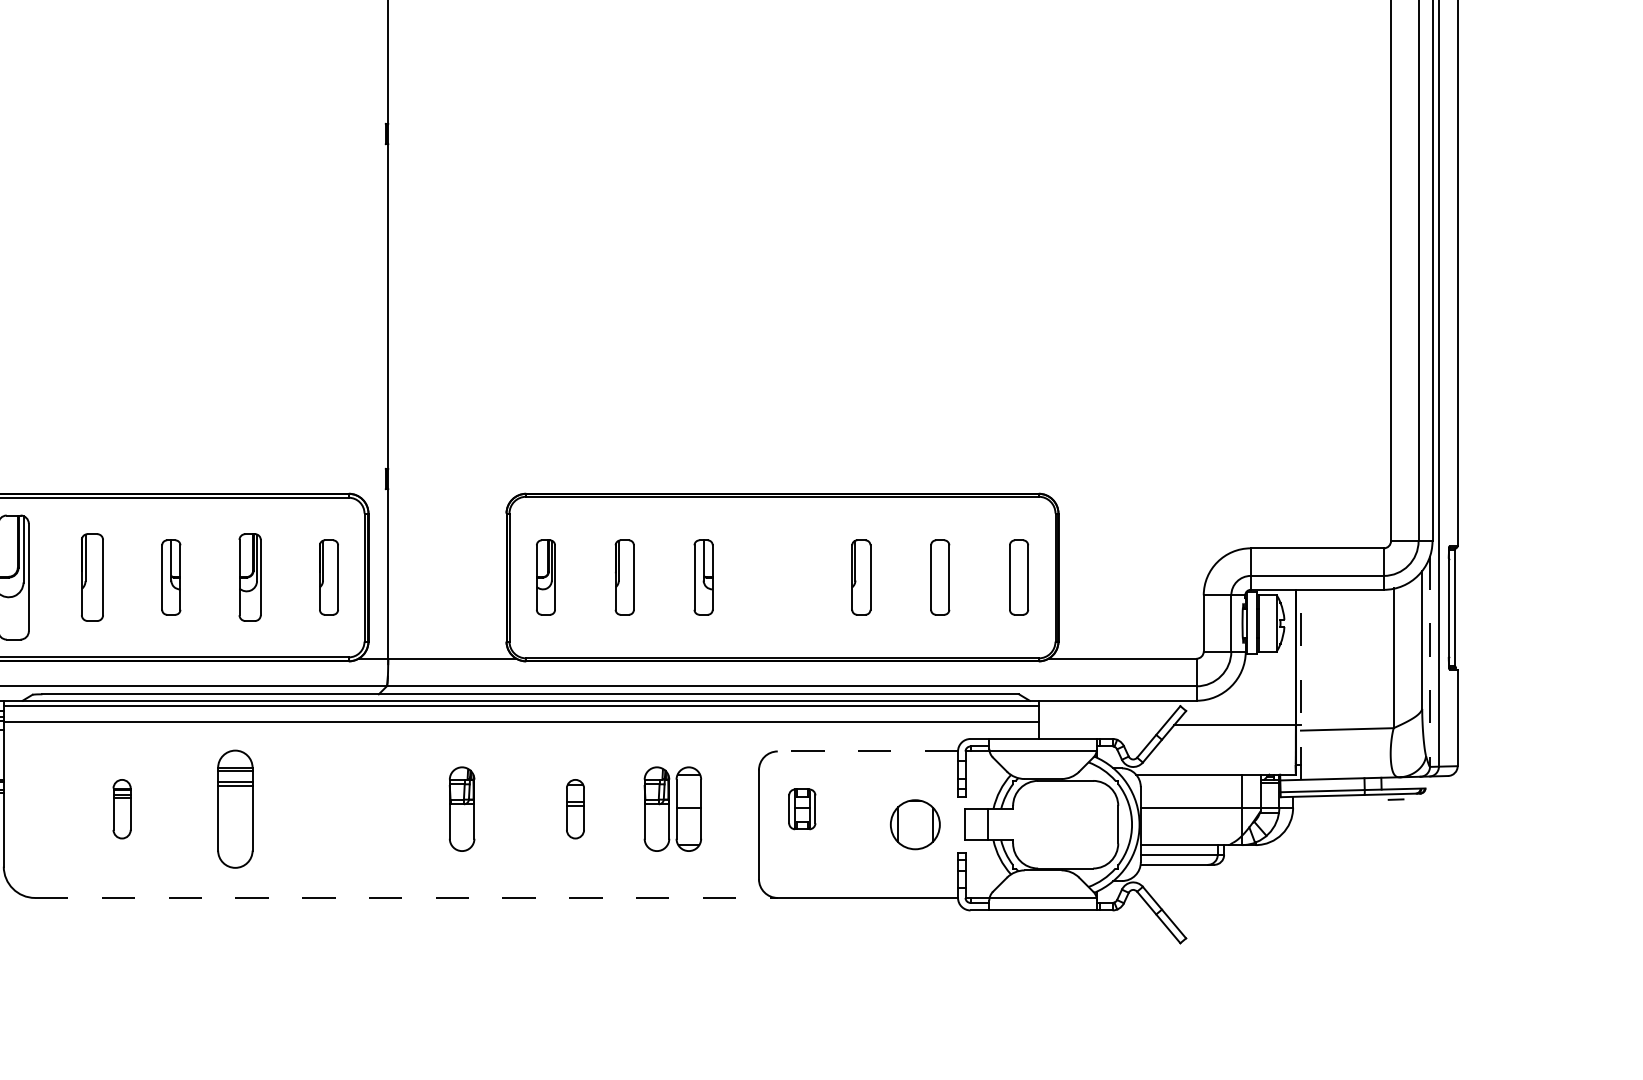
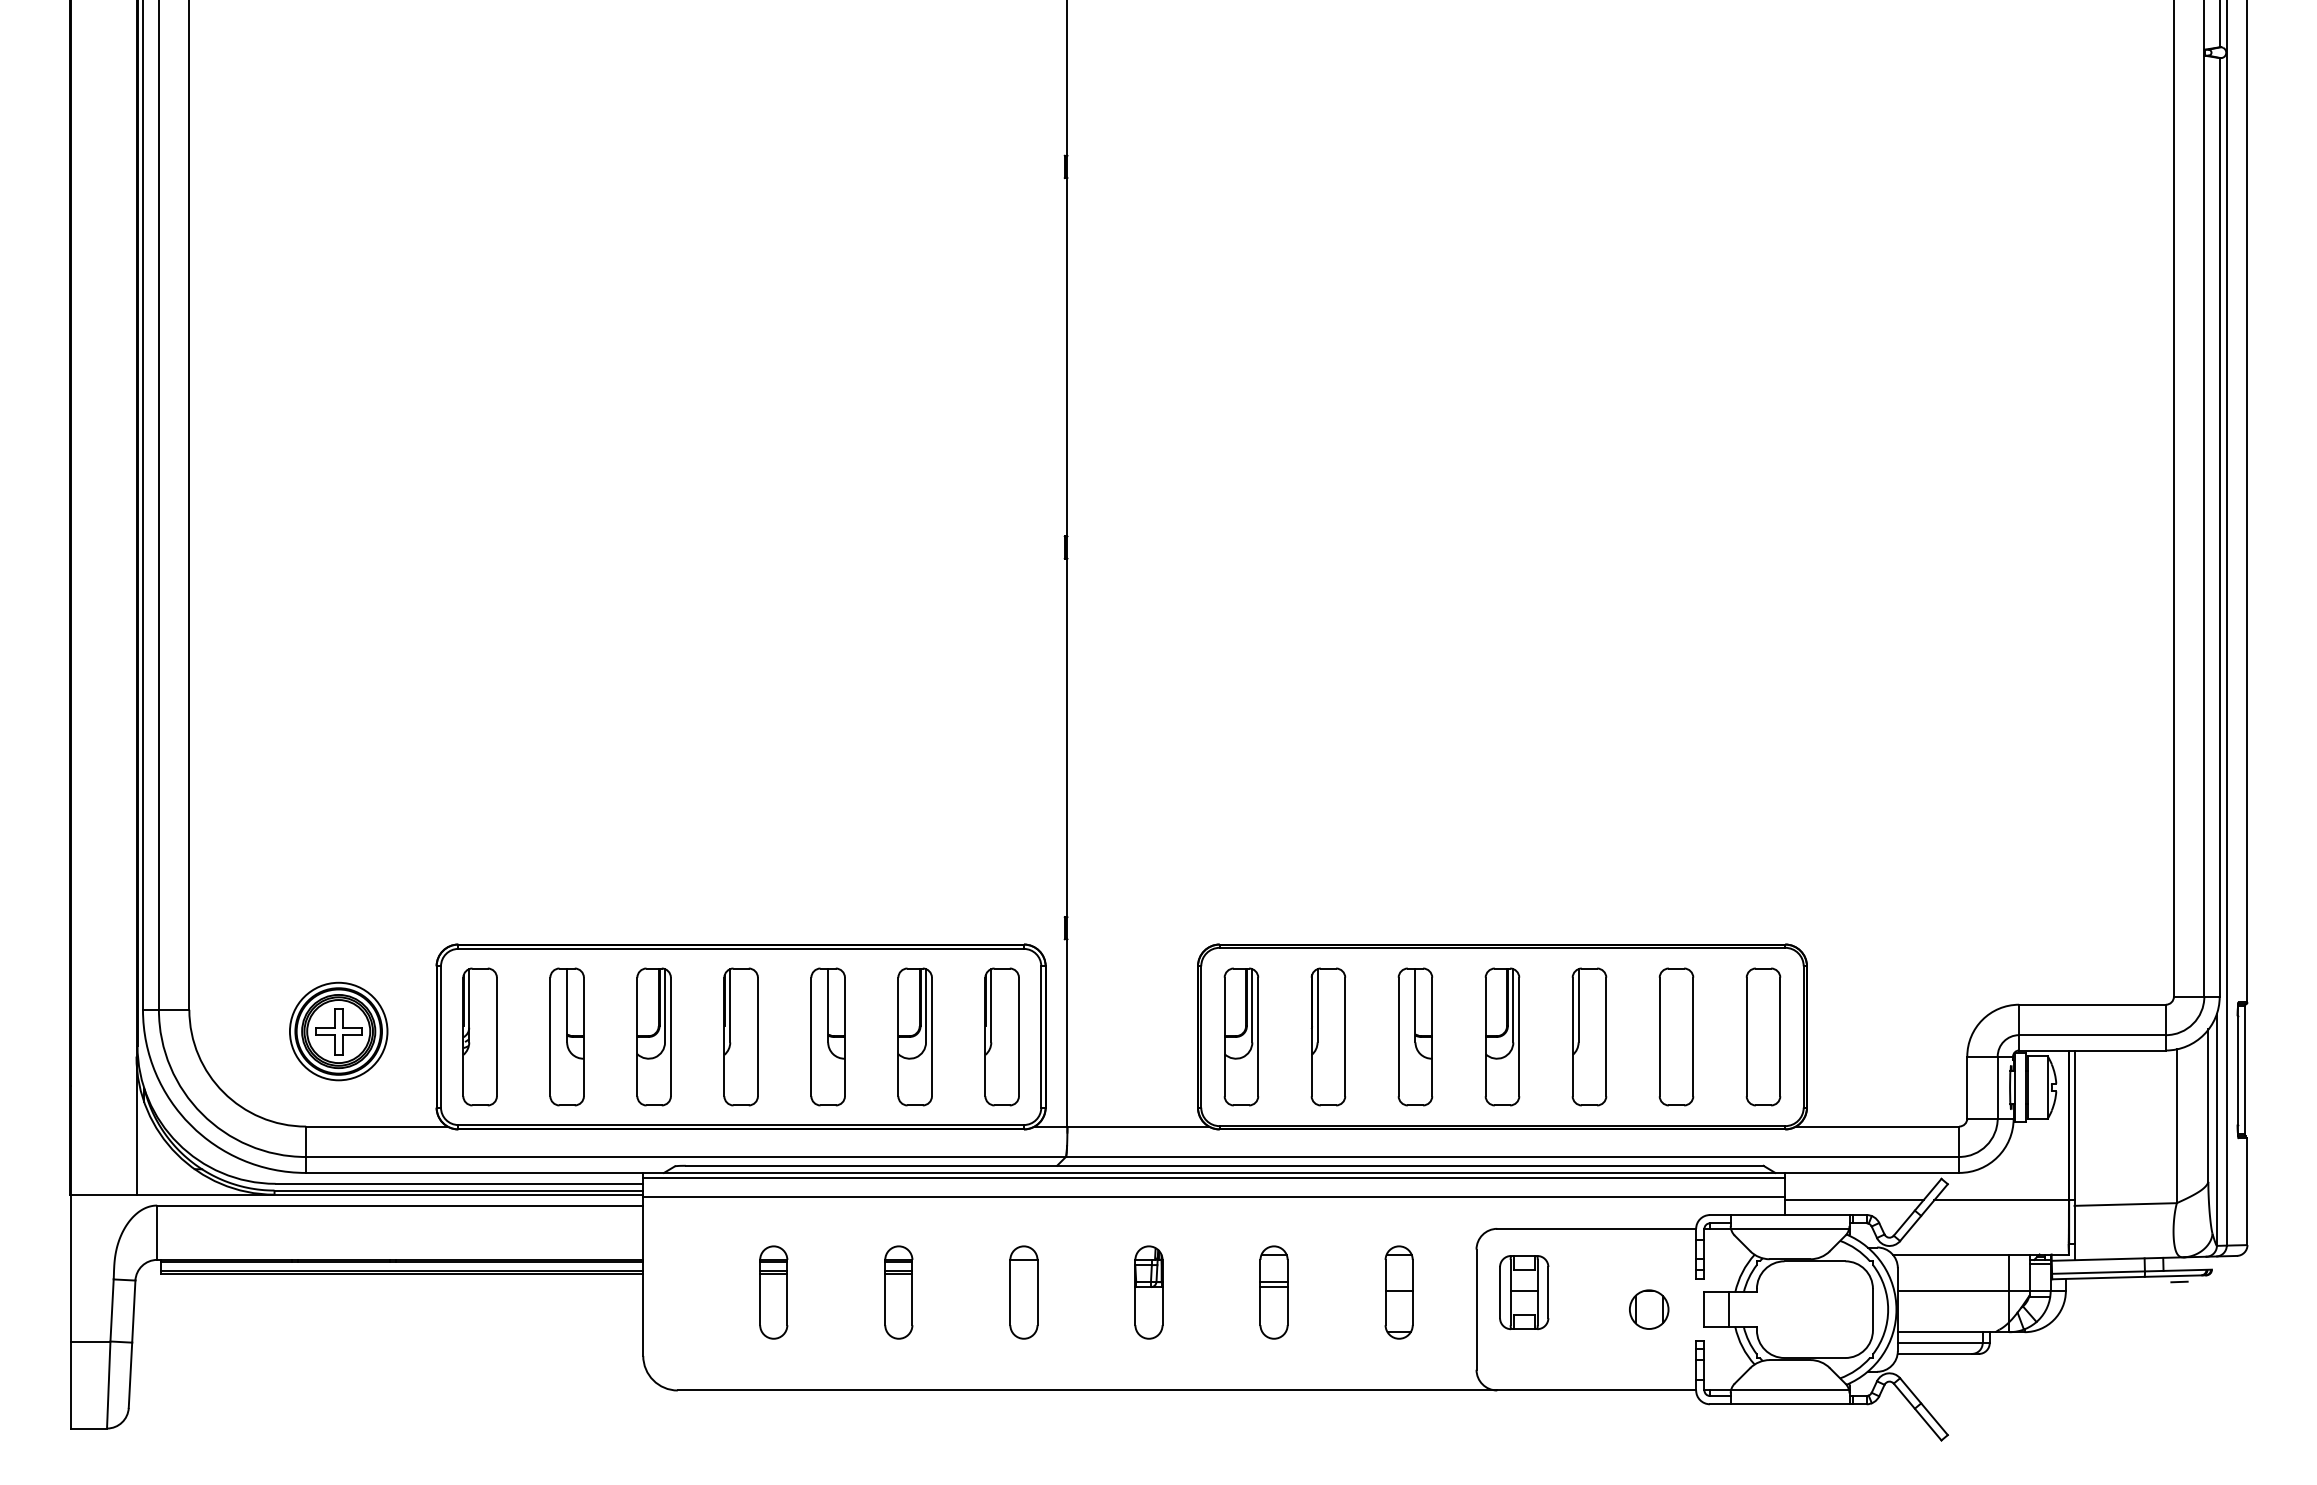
part: (91, 577) -> (740, 1036), size x1.43
part: (170, 577) -> (827, 1036), size x1.67
part: (249, 577) -> (914, 1036), size x1.43
part: (328, 577) -> (1001, 1036), size x1.67
part: (545, 577) -> (1241, 1036), size x1.67
part: (624, 577) -> (1328, 1036), size x1.67
part: (703, 577) -> (1415, 1036), size x1.67
part: (782, 577) -> (1502, 1036), added
part: (861, 577) -> (1589, 1036), size x1.67
part: (940, 577) -> (1676, 1036), size x1.67
part: (1019, 577) -> (1763, 1036), size x1.67
line: (1429, 662) -> (2216, 1130), dashed -> solid
line: (1300, 684) -> (2074, 1155), dashed -> solid
line: (1101, 725) -> (1854, 1200), added
line: (867, 751) -> (1596, 1228), dashed -> solid
part: (121, 809) -> (773, 1292), size x1.43
part: (235, 809) -> (898, 1292), size x0.71
part: (348, 809) -> (1023, 1292), added
part: (574, 809) -> (1273, 1292), size x1.43
part: (656, 809) -> (1363, 1292), removed
part: (802, 809) -> (1524, 1292), size x1.67
part: (915, 824) -> (1649, 1309), size x0.71
line: (406, 897) -> (1087, 1390), dashed -> solid

